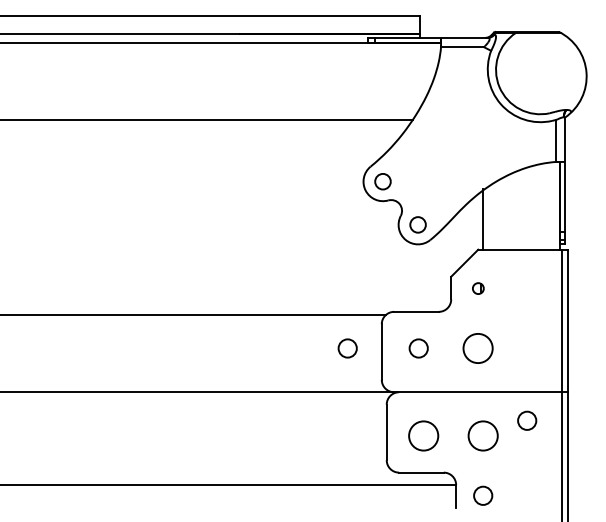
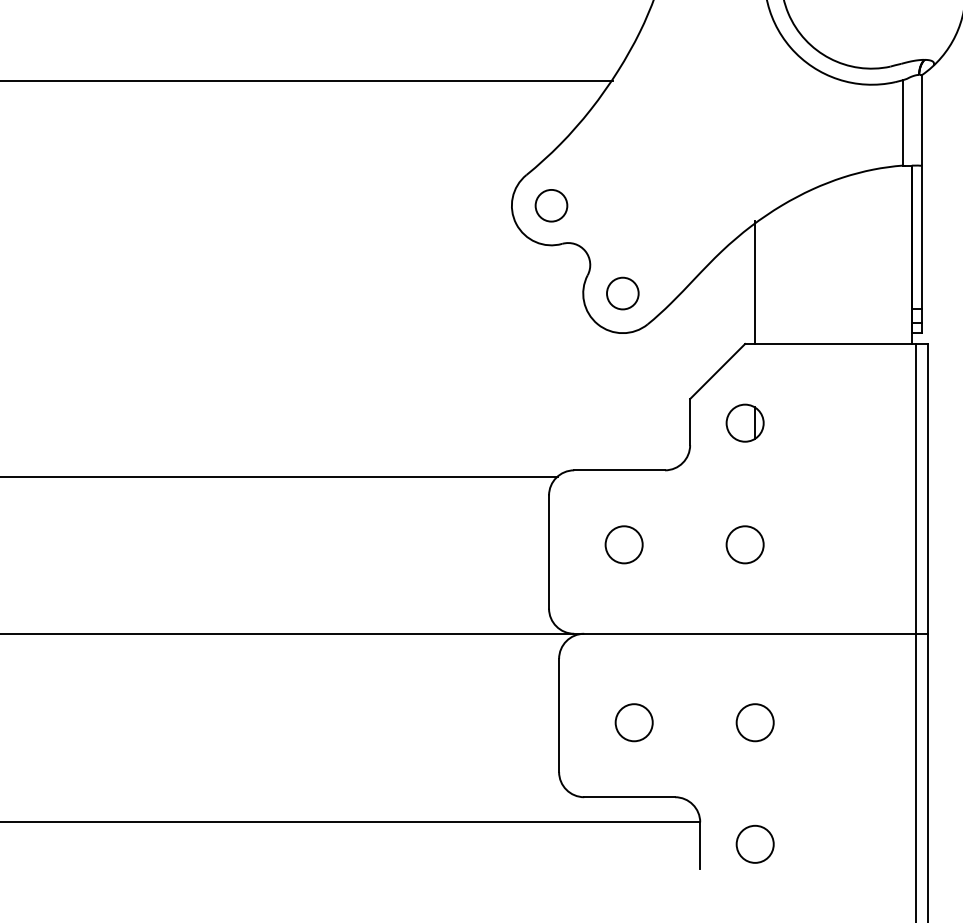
part: (478, 288) -> (745, 422), size x1.67
circle: (347, 348) -> (479, 544), removed
circle: (478, 348) -> (745, 544), size x0.62
circle: (527, 420) -> (845, 691), removed
circle: (423, 435) -> (633, 721), size x0.62
circle: (483, 435) -> (755, 721), size x0.62

